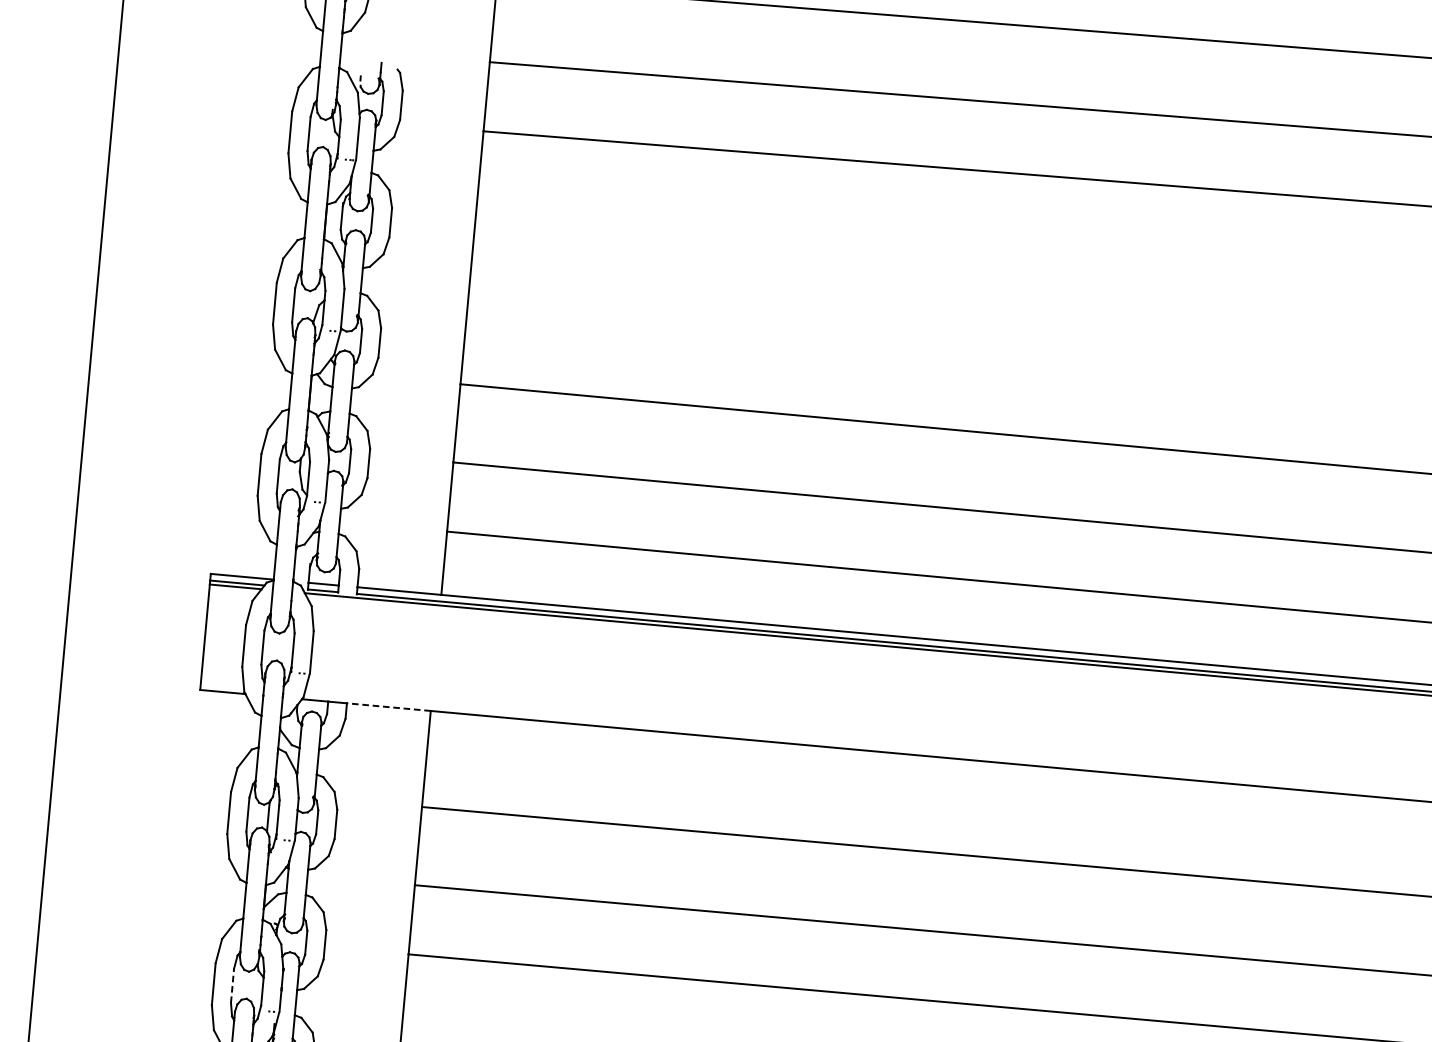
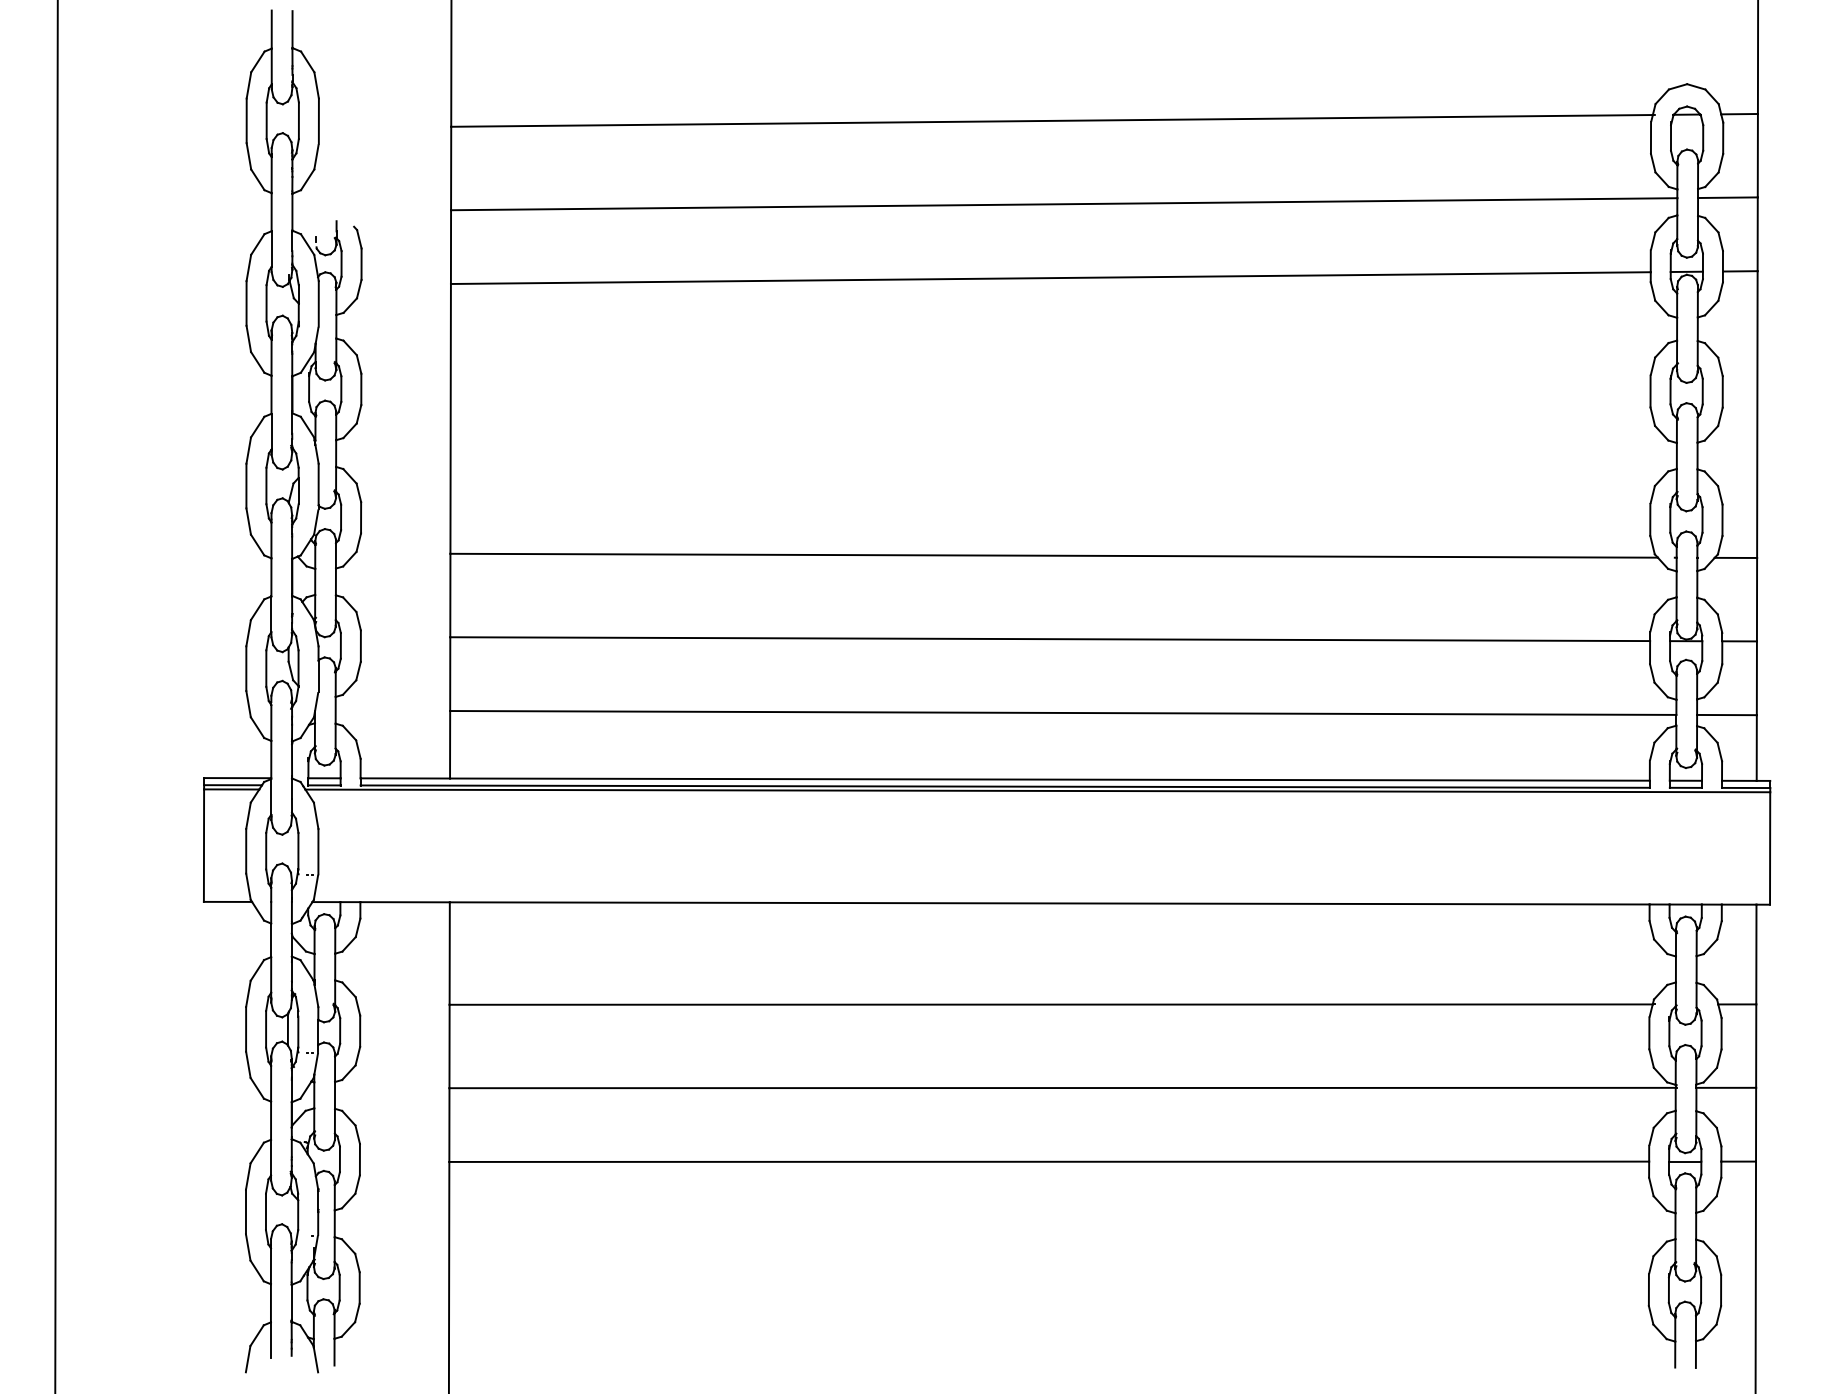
line: (389, 707) -> (405, 902), dashed -> solid
line: (233, 985) -> (266, 1211), dashed -> solid

